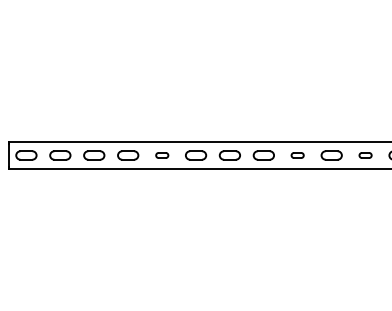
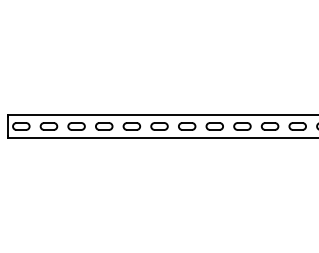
part: (162, 155) -> (132, 126), size x1.67
part: (297, 155) -> (242, 126), size x1.67
part: (365, 155) -> (297, 126), size x1.67

